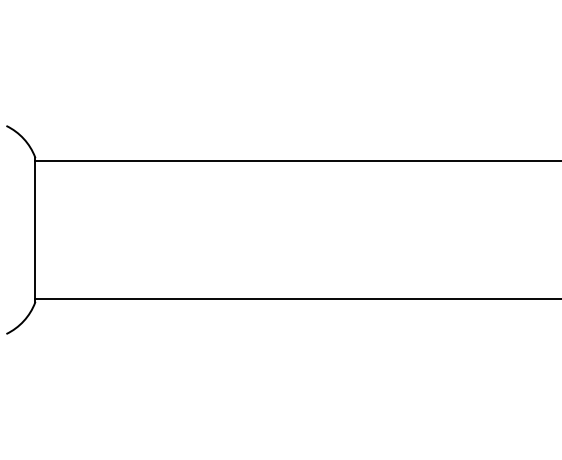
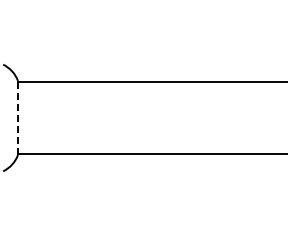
line: (36, 229) -> (18, 117), solid -> dashed

